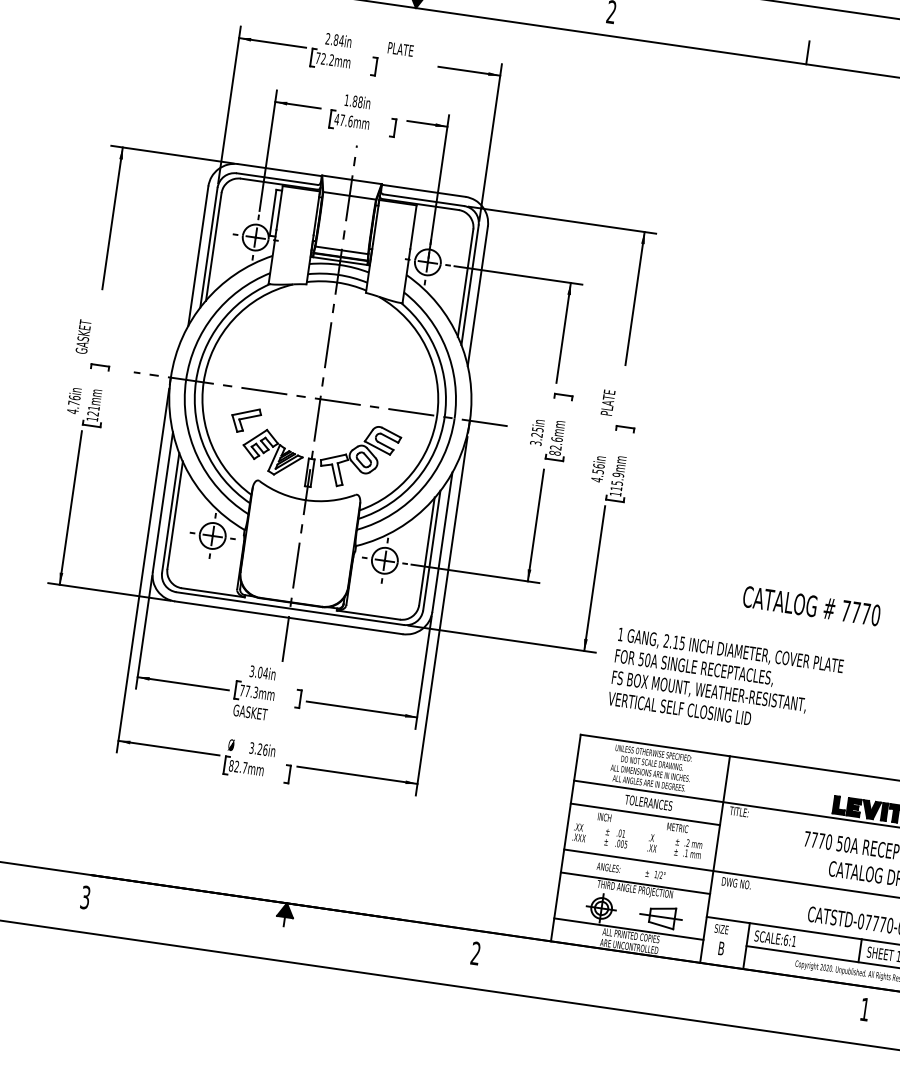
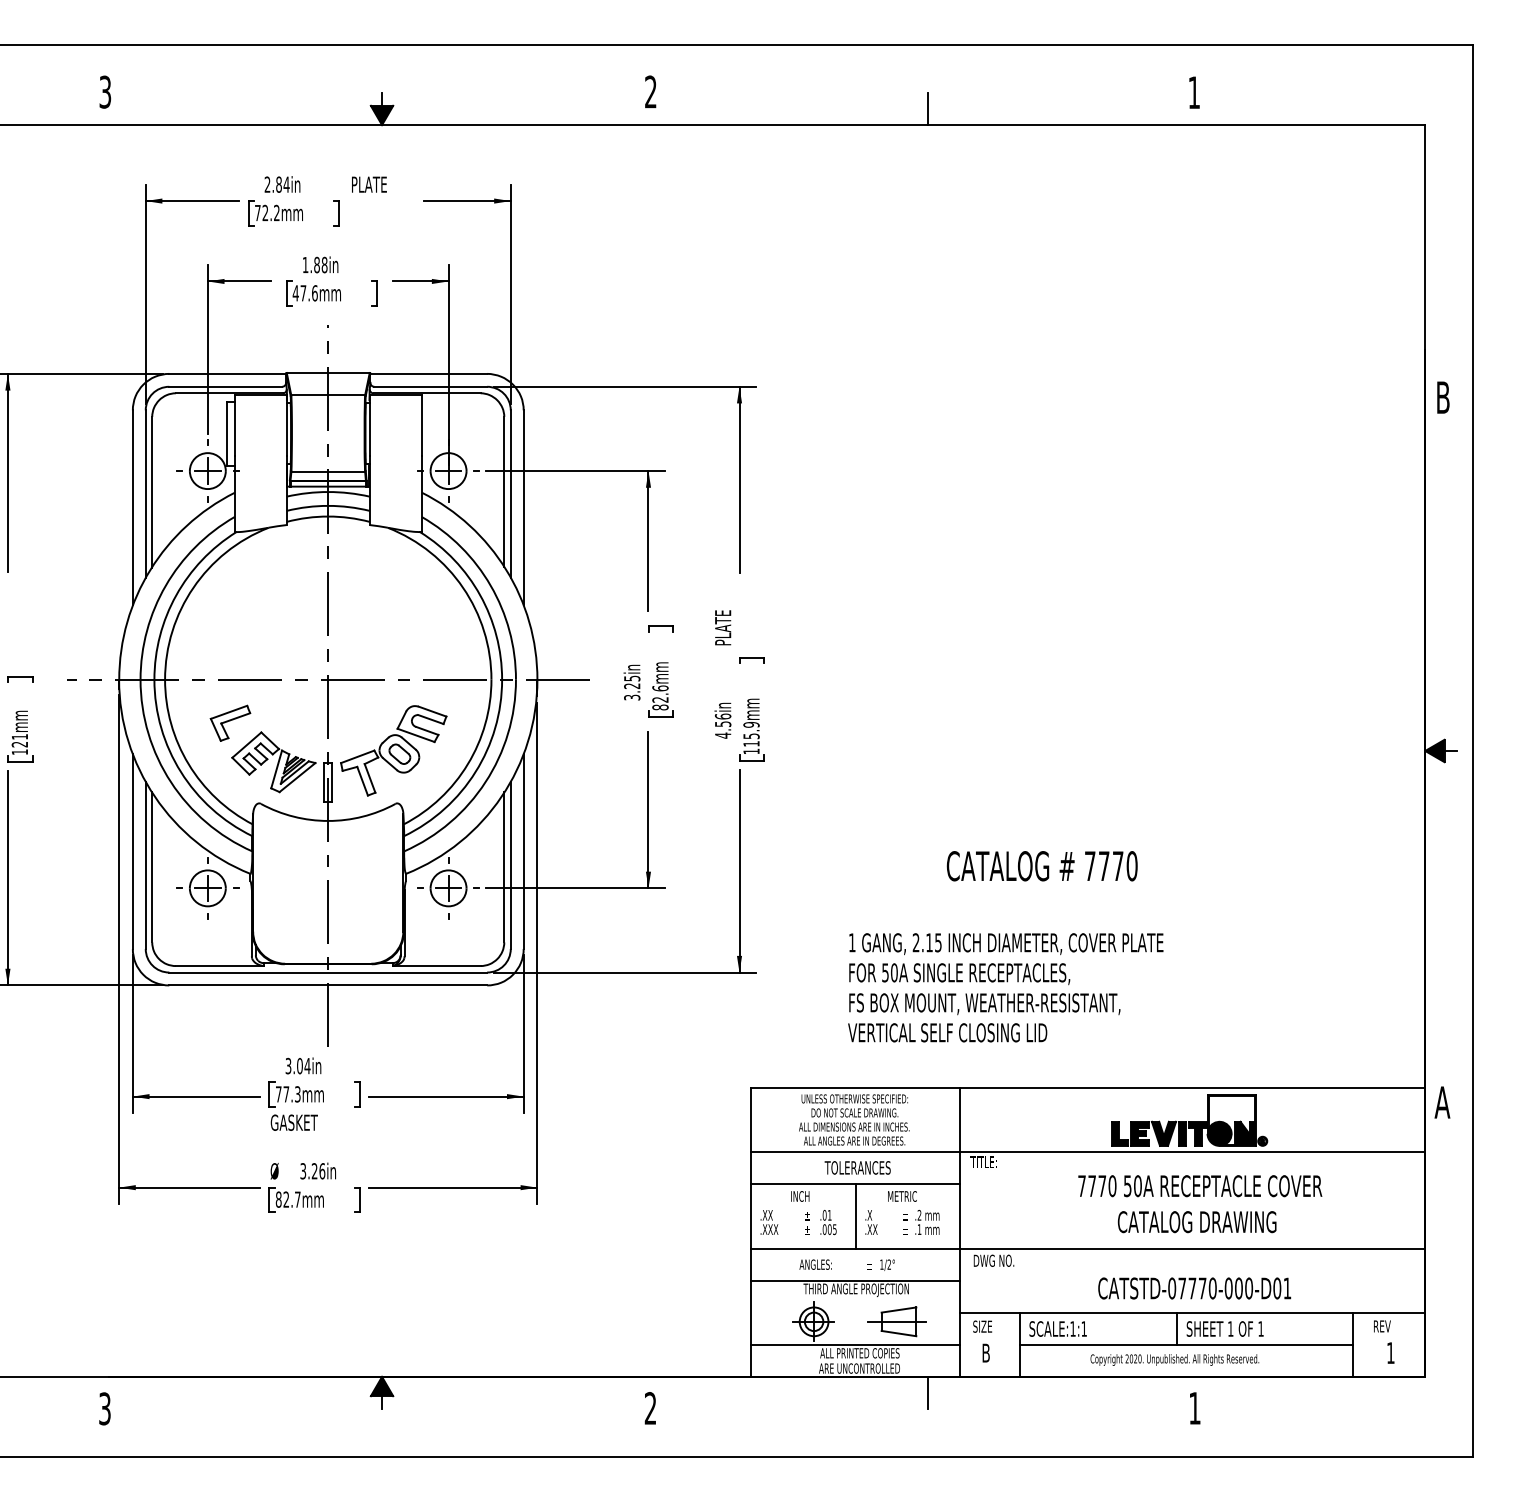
text: (725, 682) -> (1005, 987), moved
line: (642, 837) -> (855, 1216), added
text: (785, 939) -> (1072, 1328), SCALE:6:1 -> SCALE:1:1
line: (675, 970) -> (927, 1392), added

